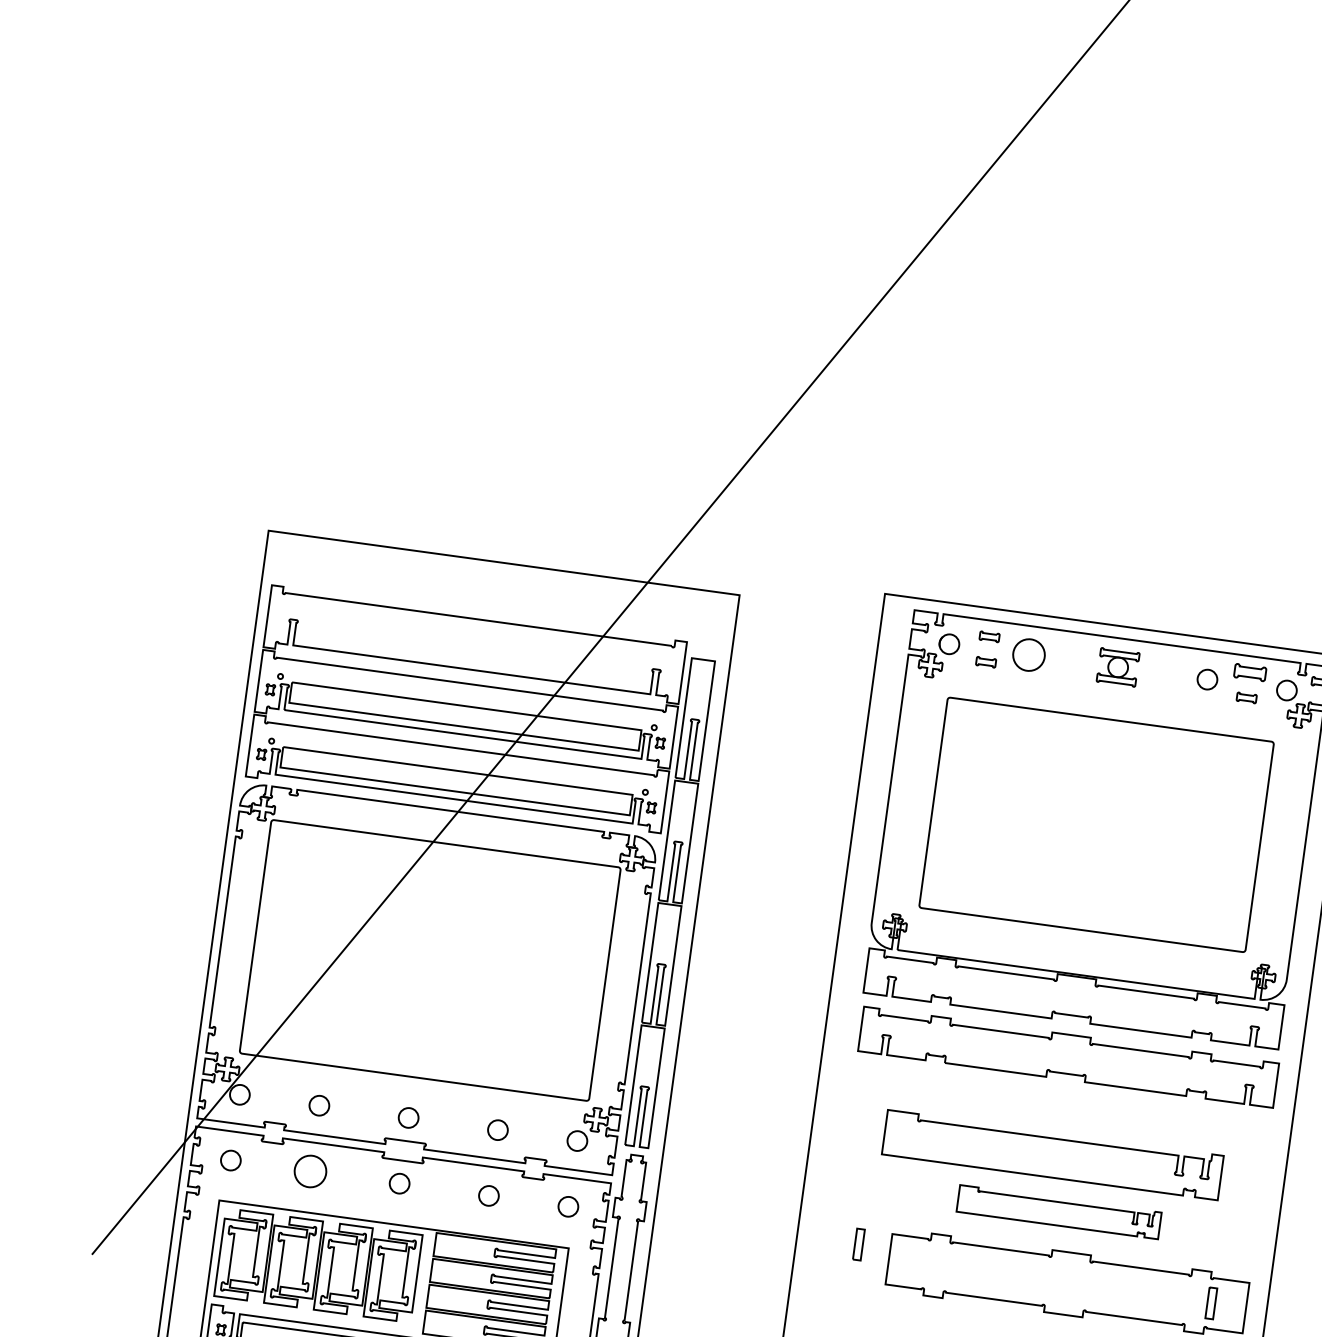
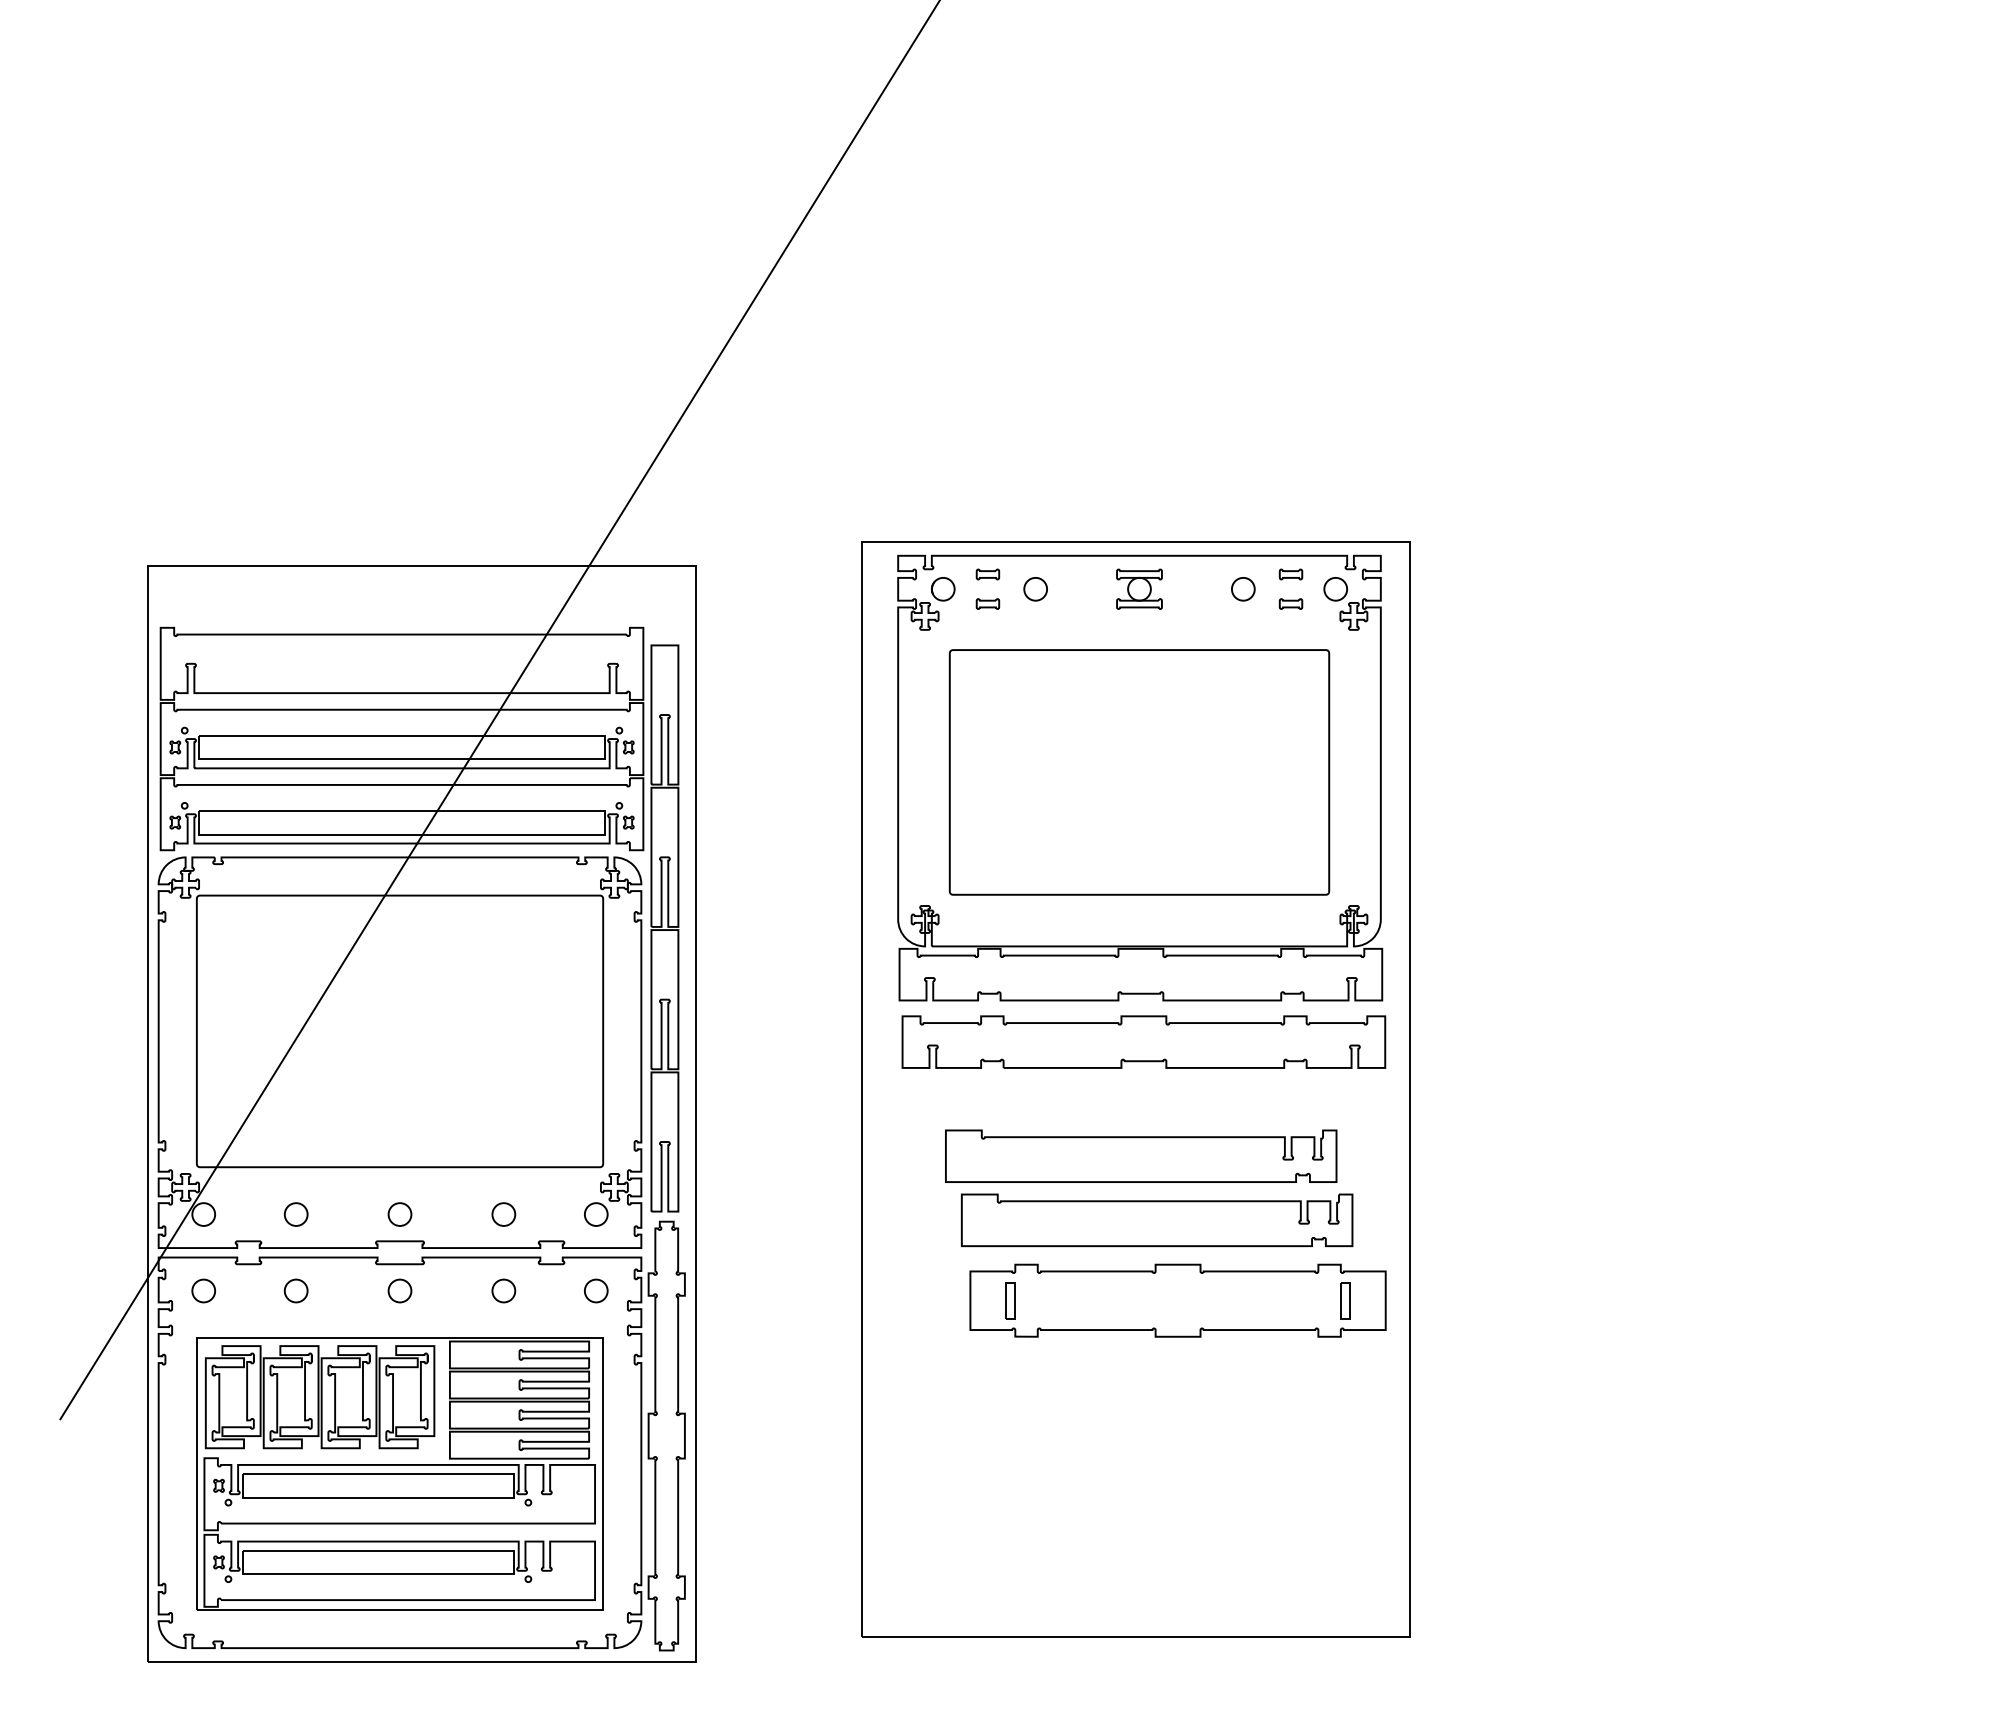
circle: (1028, 655) -> (1035, 589), size x0.62
part: (1249, 672) -> (1290, 574), size x0.62
circle: (309, 1170) -> (295, 1290), size x0.62
part: (1059, 1212) -> (1157, 1220), size x1.67
part: (858, 1244) -> (1010, 1300), moved

